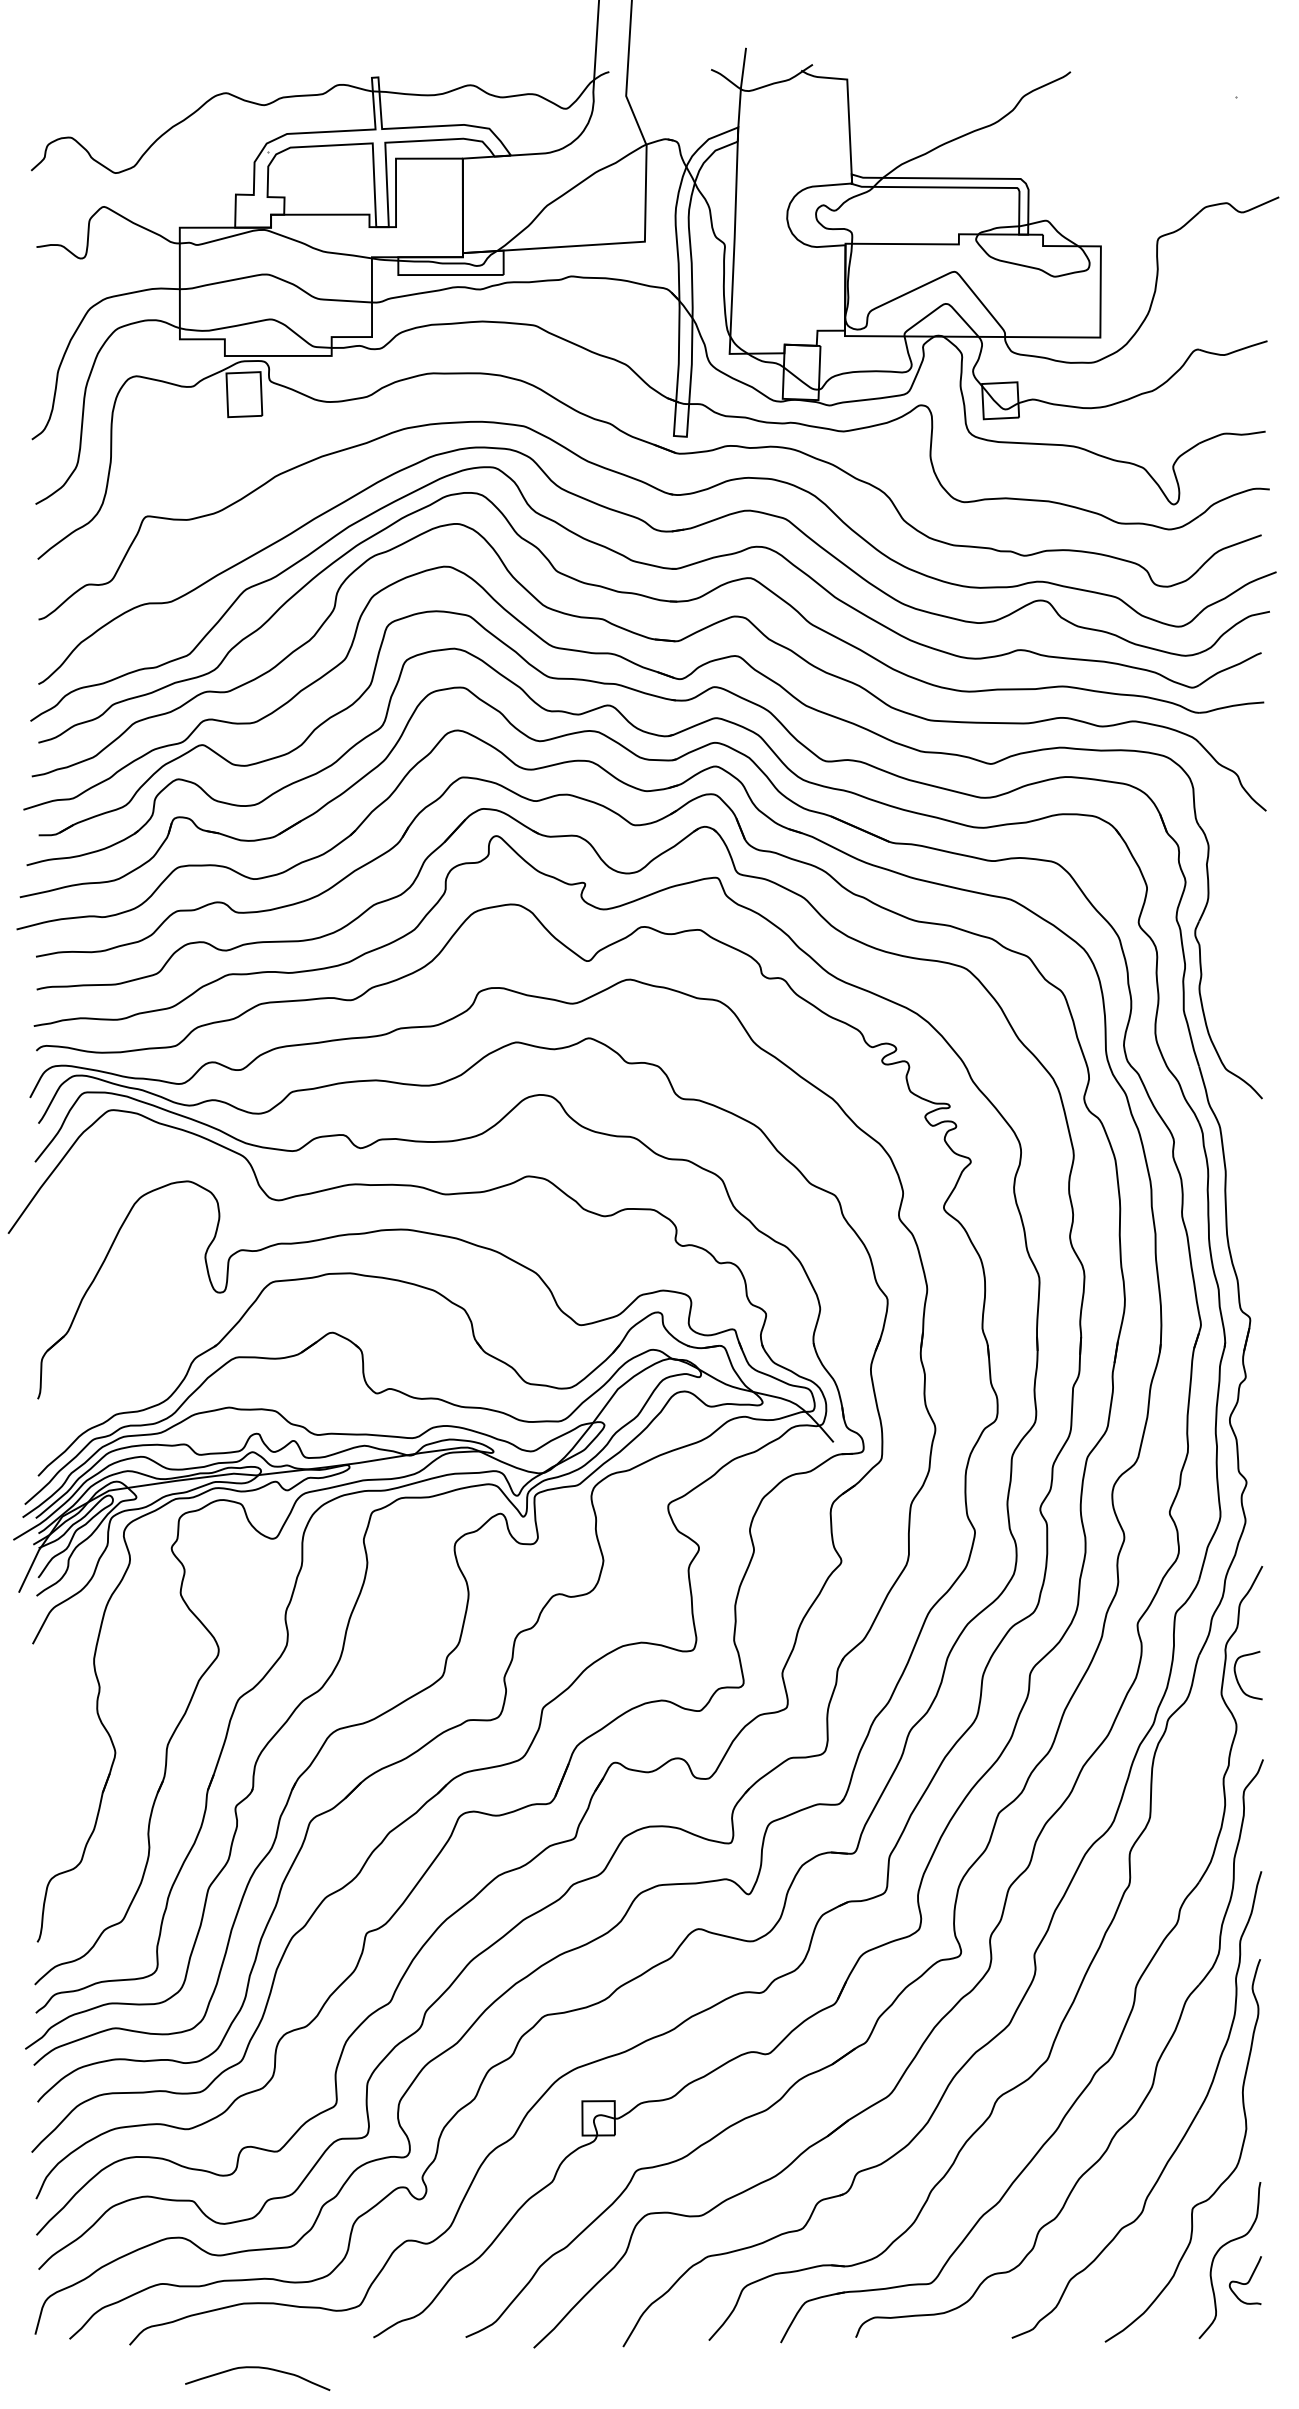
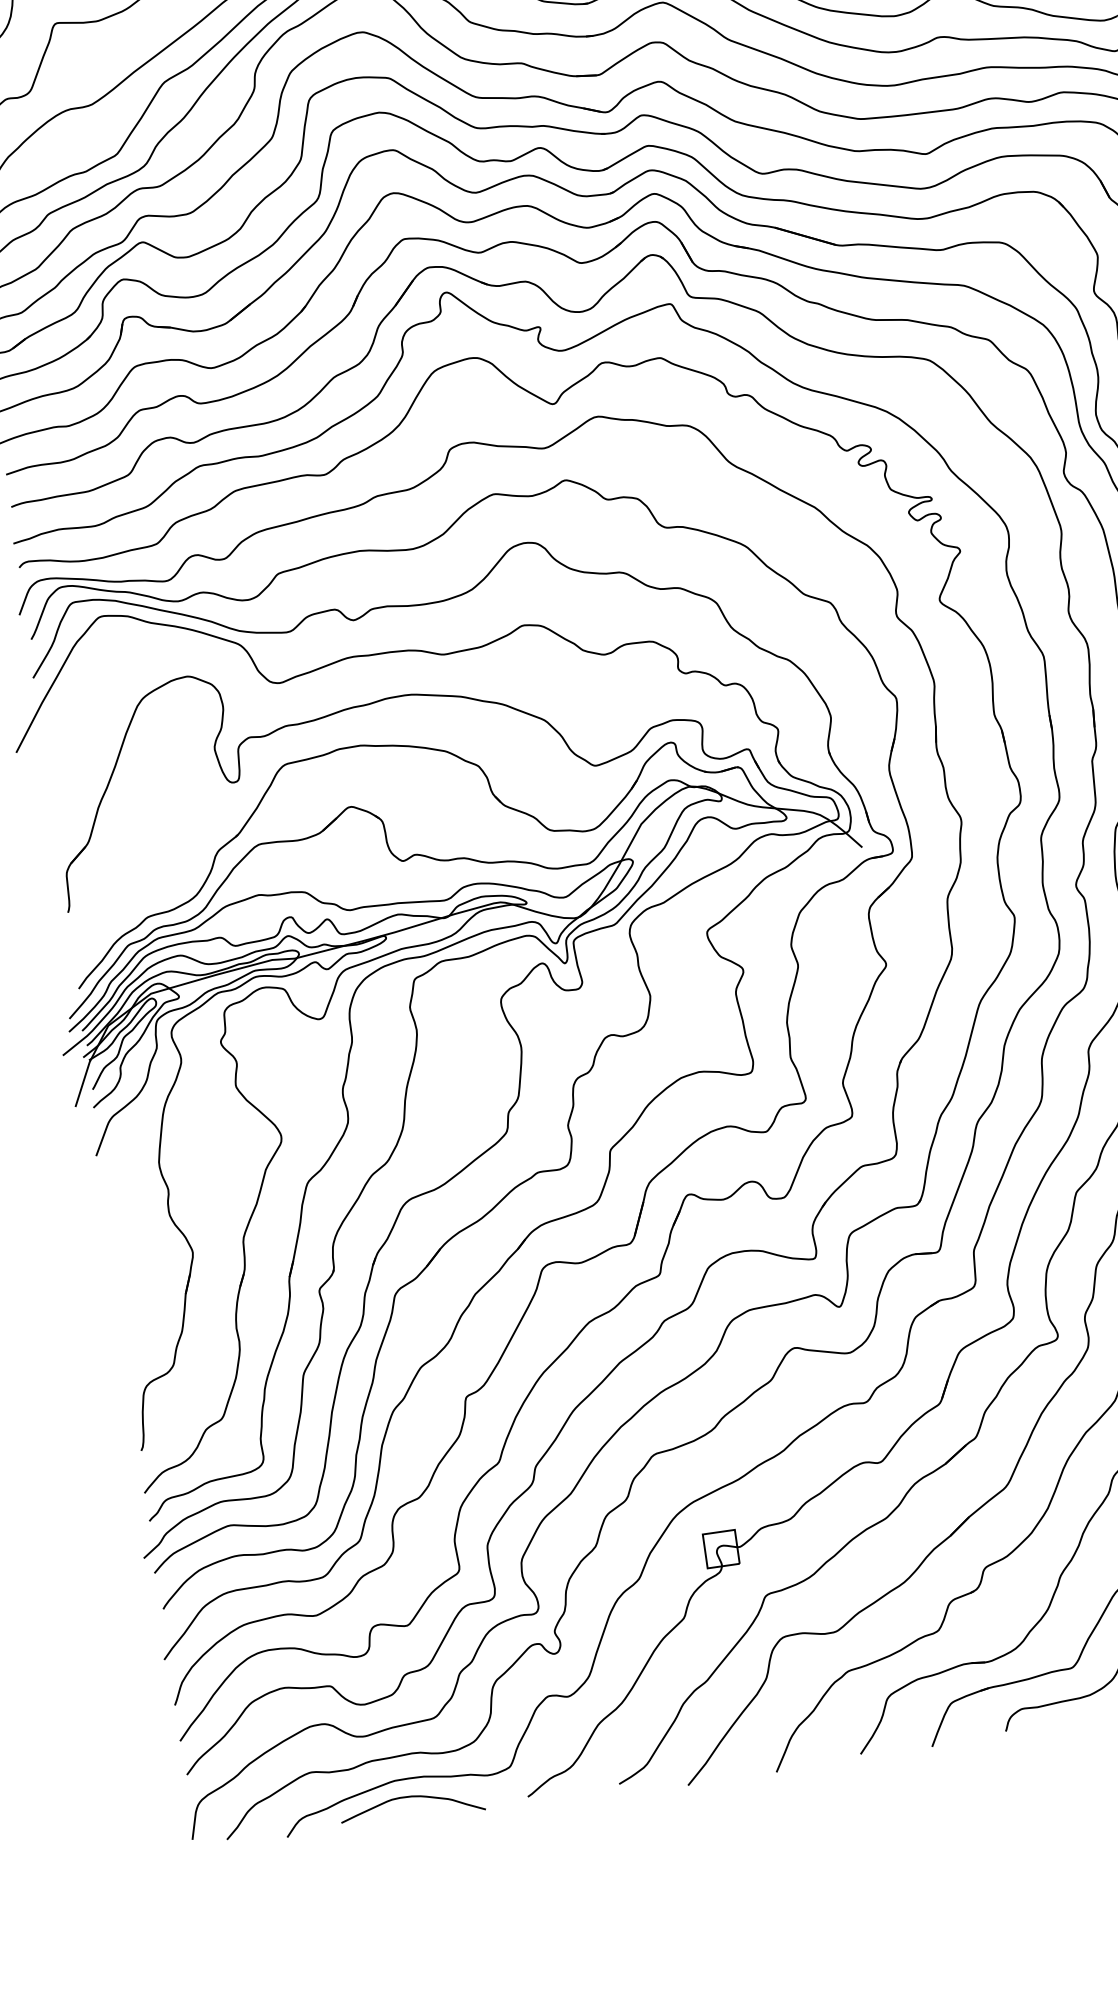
curve: (257, 2368) -> (410, 1797), moved

